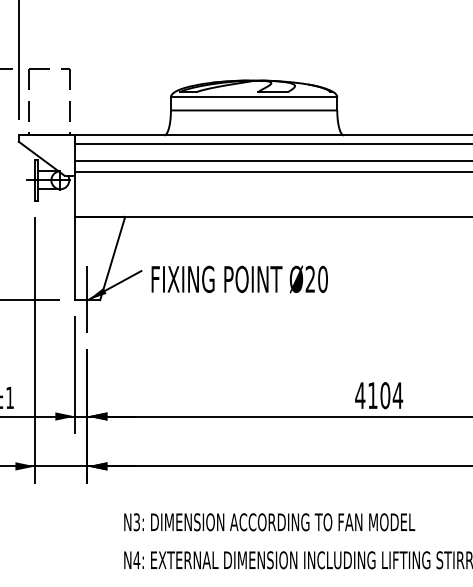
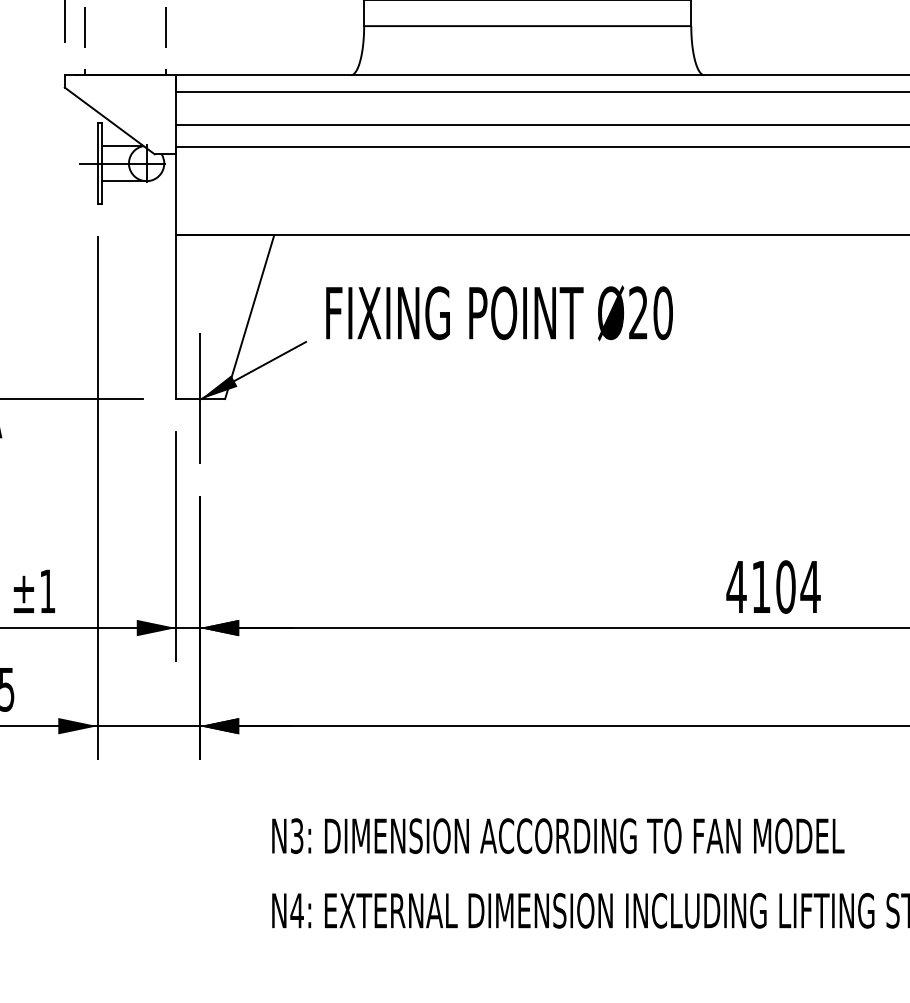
text: (239, 279) -> (498, 313), moved

